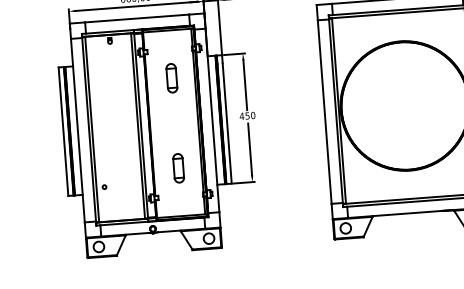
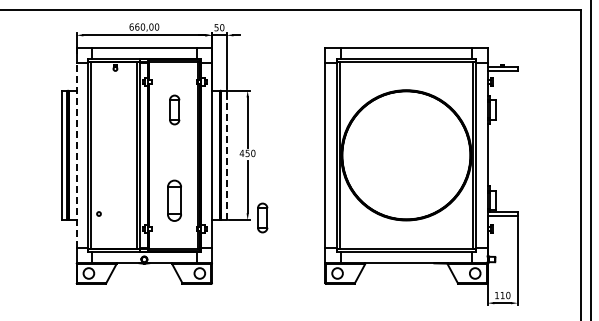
line: (227, 123) -> (226, 159), solid -> dashed
line: (77, 129) -> (76, 154), solid -> dashed
part: (178, 168) -> (174, 200), size x1.4
part: (267, 178) -> (262, 217), added

